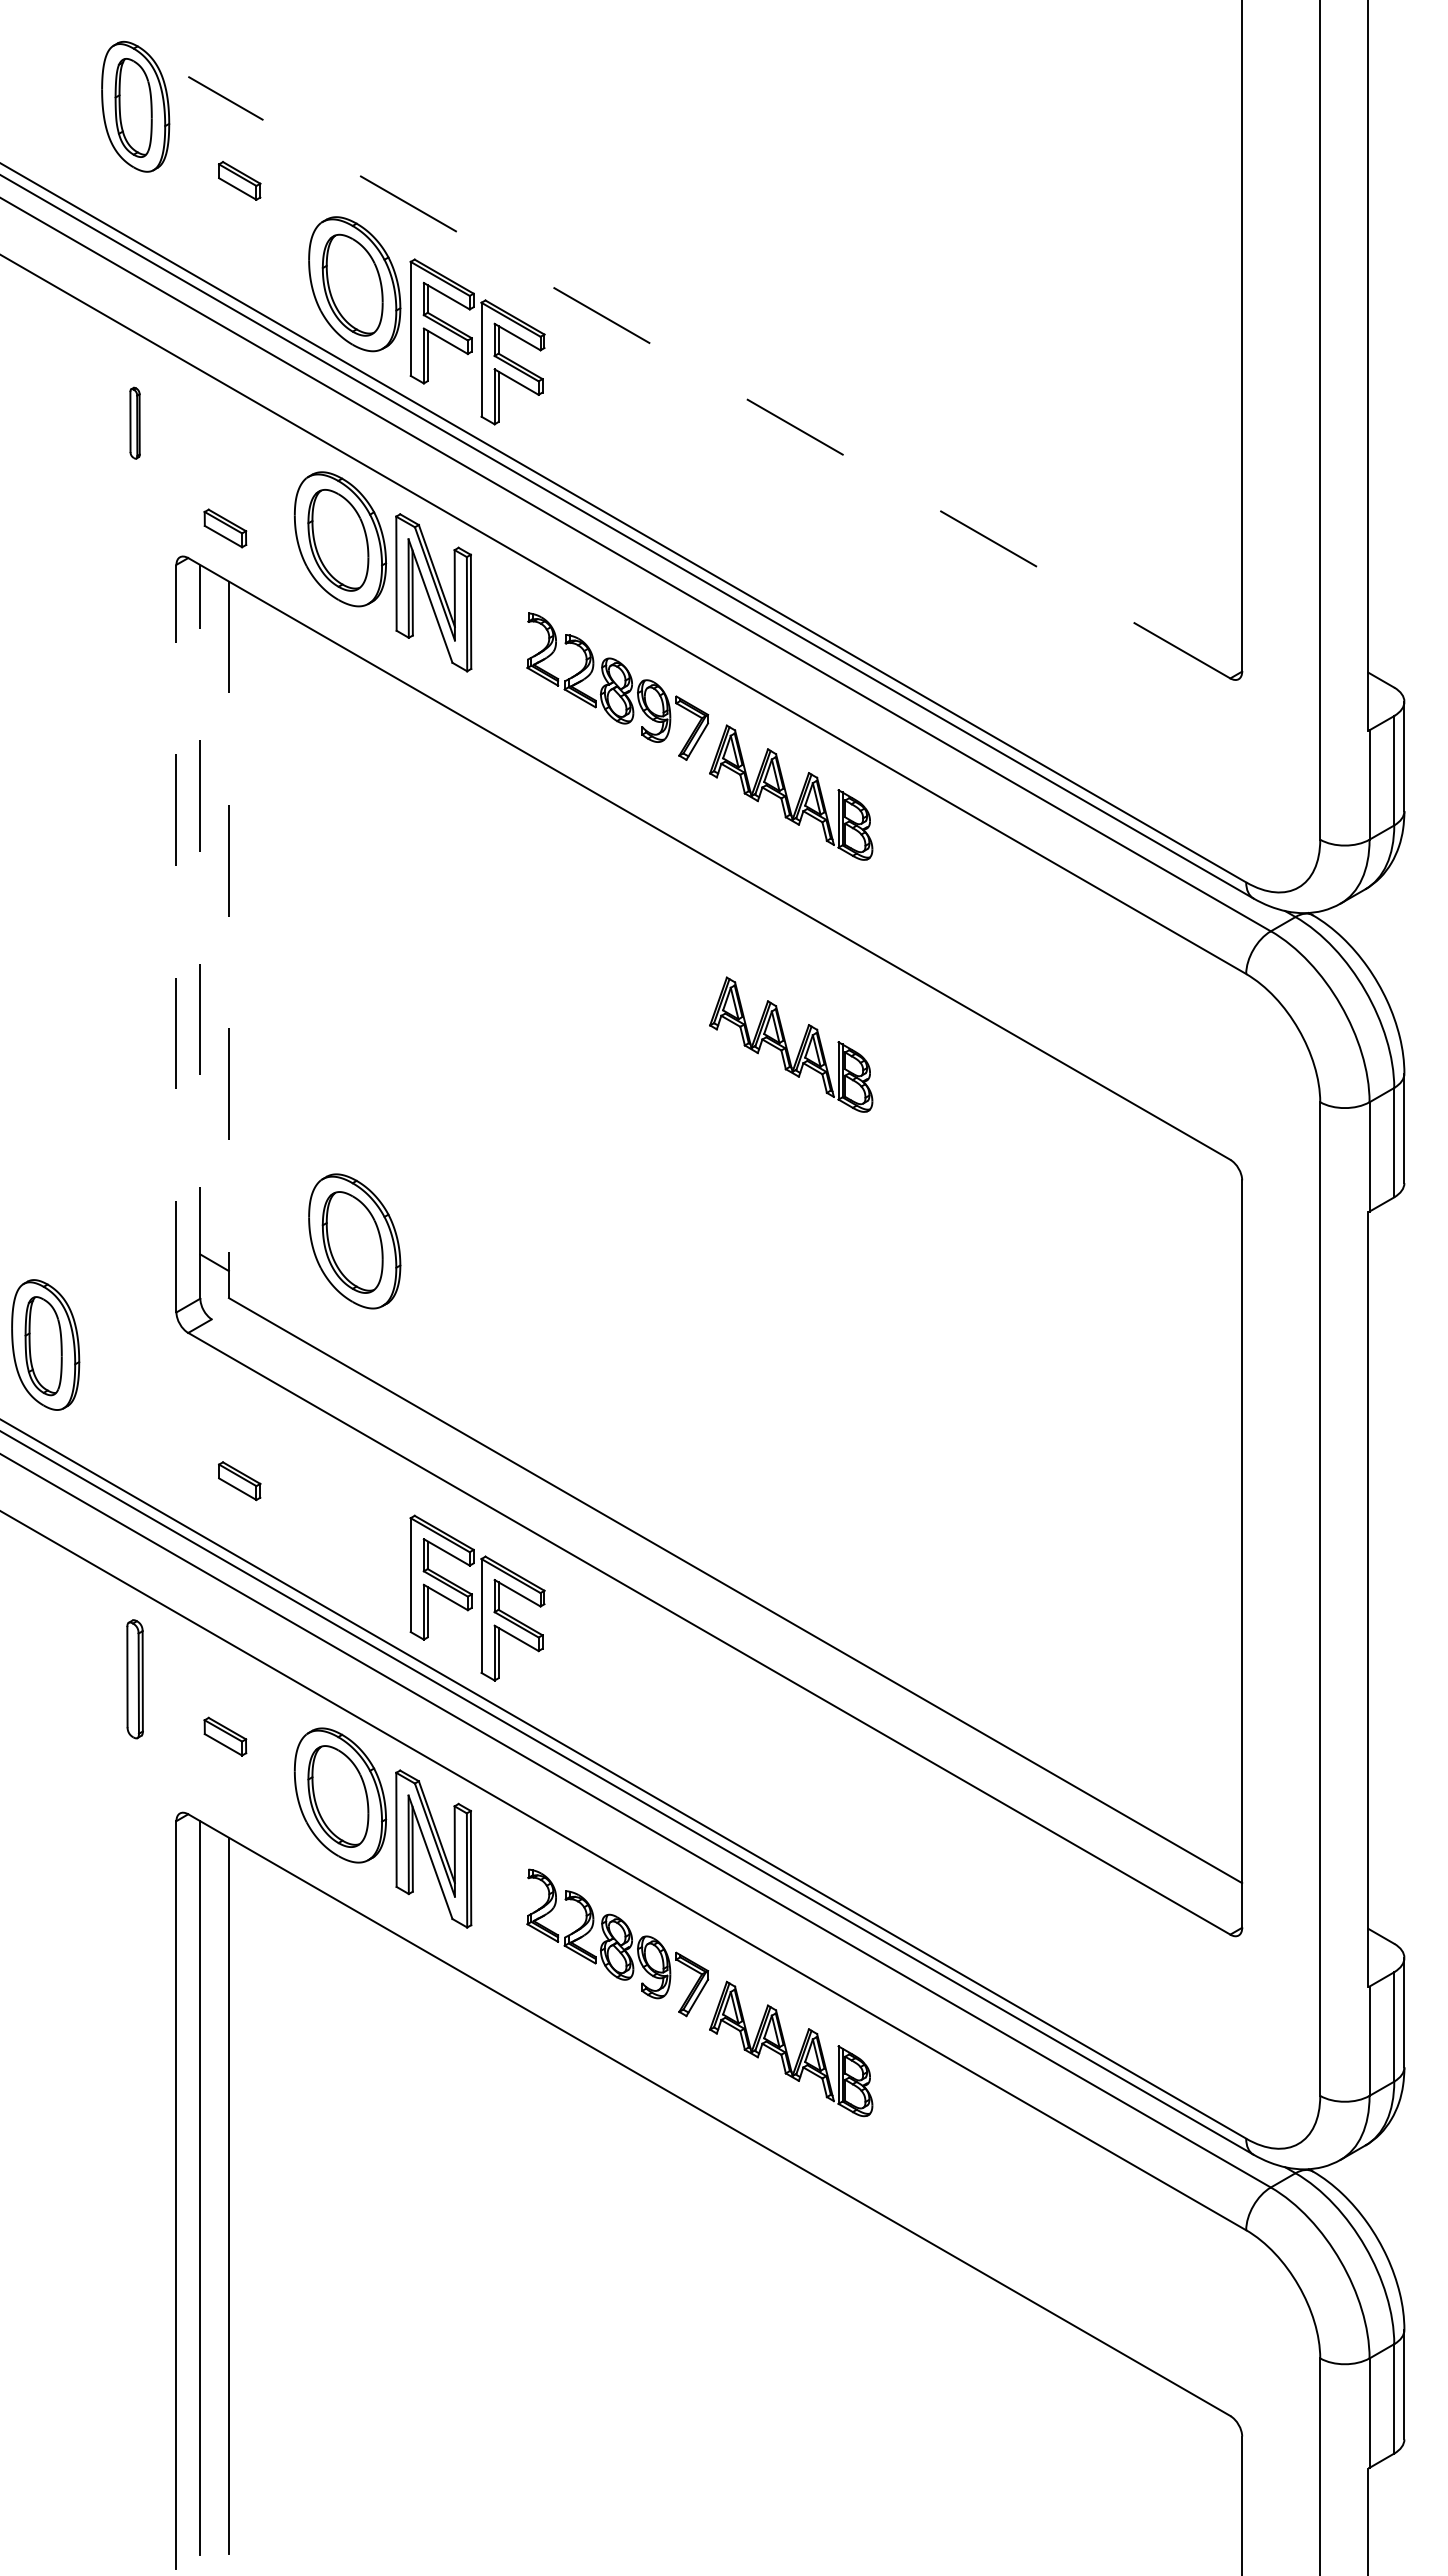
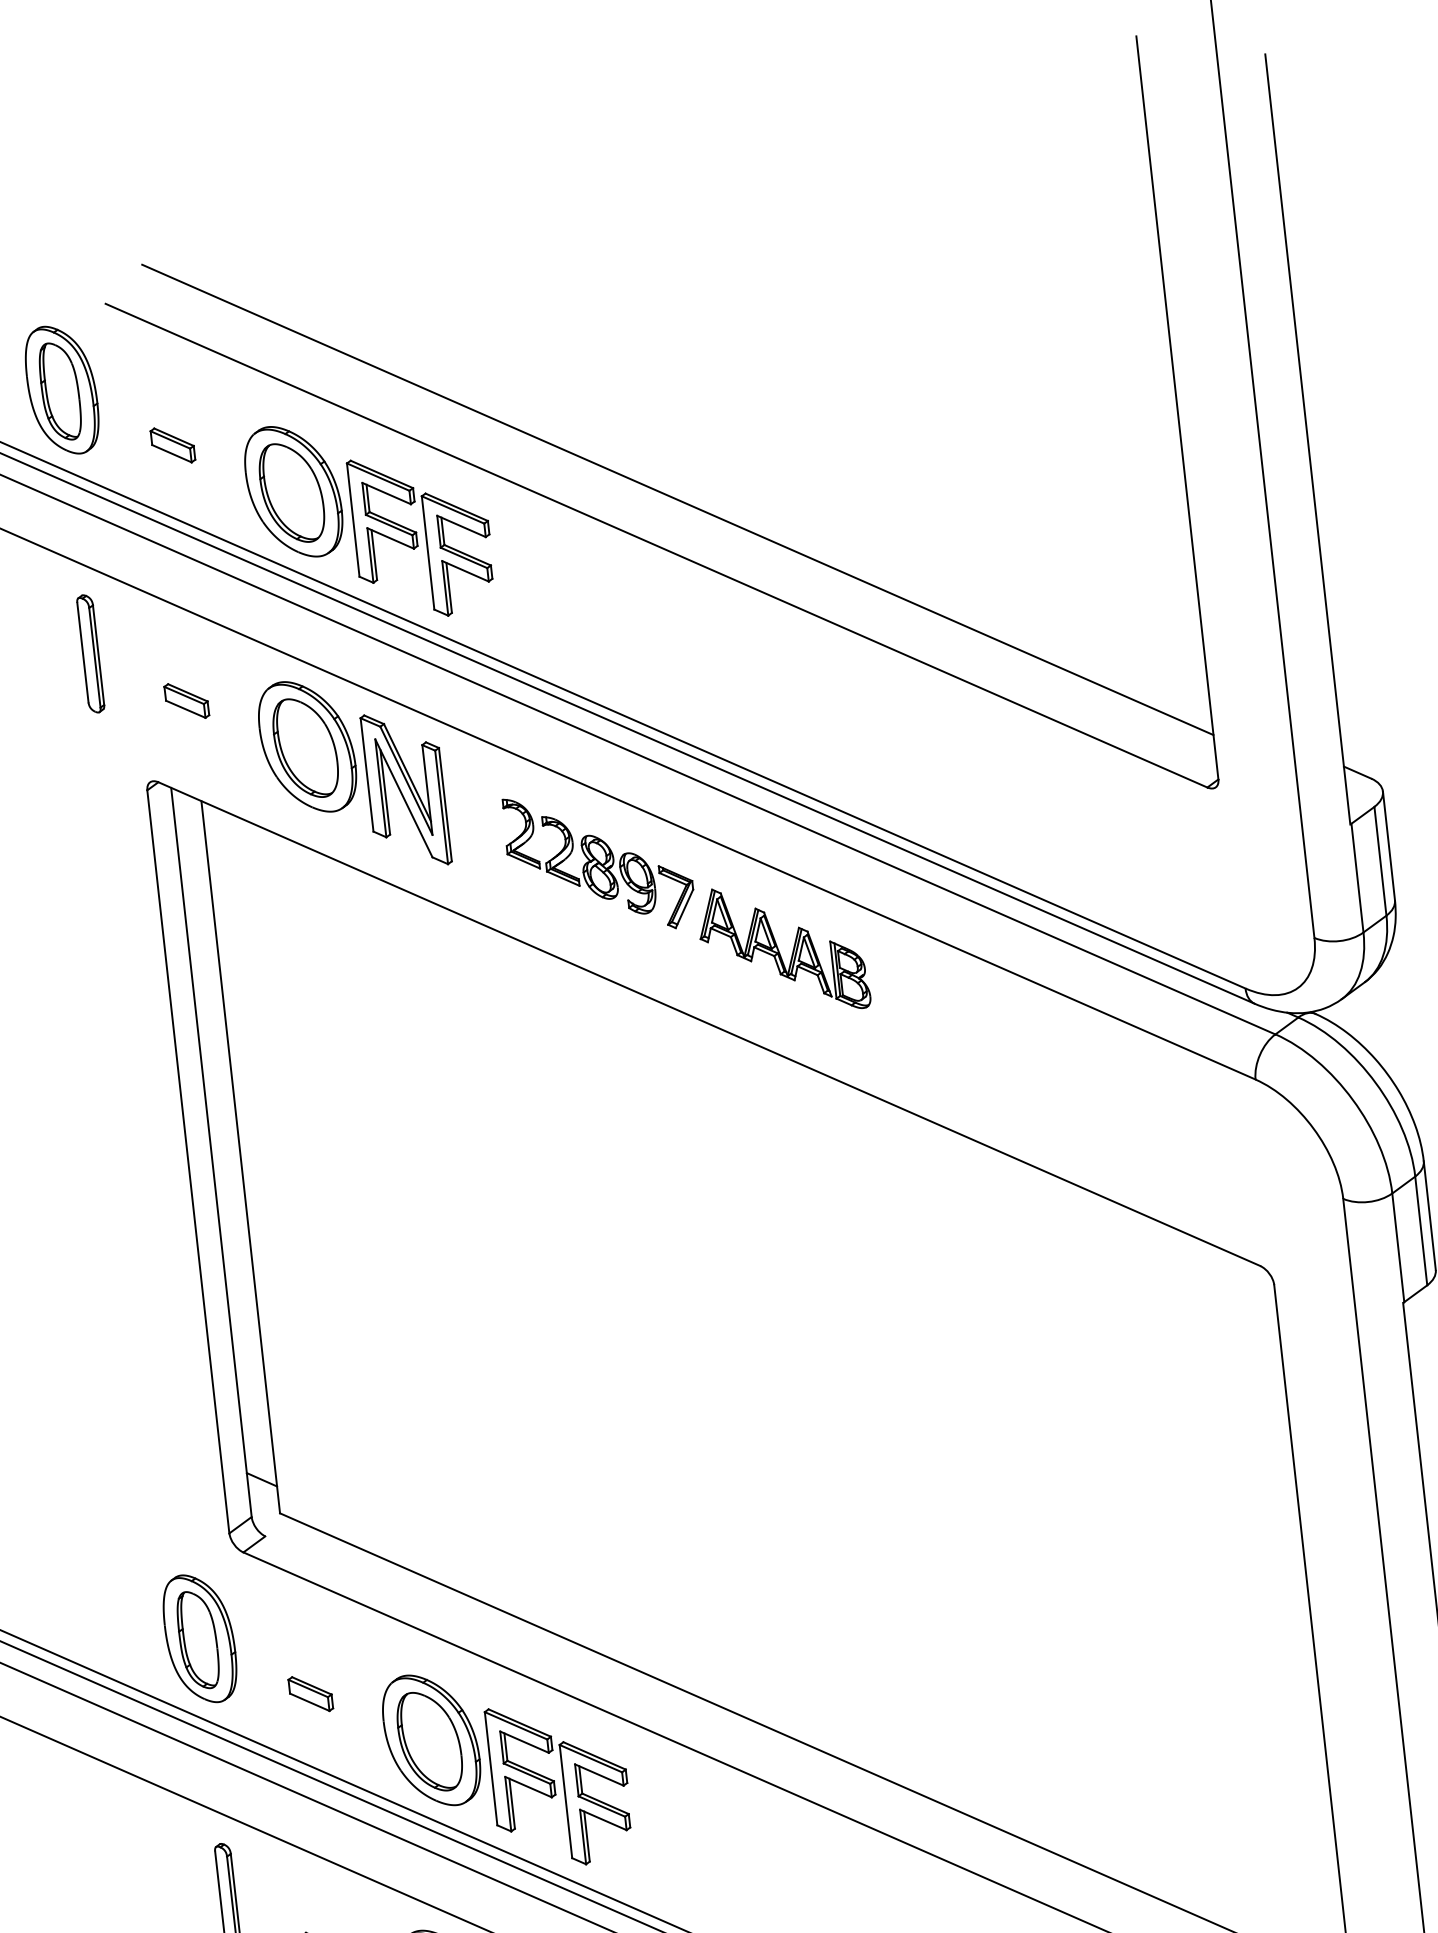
part: (135, 106) -> (61, 389), moved
part: (239, 180) -> (172, 445), moved
line: (735, 333) -> (677, 498), added
line: (709, 377) -> (656, 545), dashed -> solid
part: (134, 423) -> (90, 654), size x1.67
part: (225, 528) -> (186, 701), moved
line: (200, 931) -> (211, 1152), dashed -> solid
line: (176, 938) -> (188, 1161), dashed -> solid
line: (228, 940) -> (240, 1157), dashed -> solid
part: (791, 1044) -> (811, 1199), removed
part: (354, 1241) -> (431, 1740), moved
part: (45, 1344) -> (199, 1638), moved

